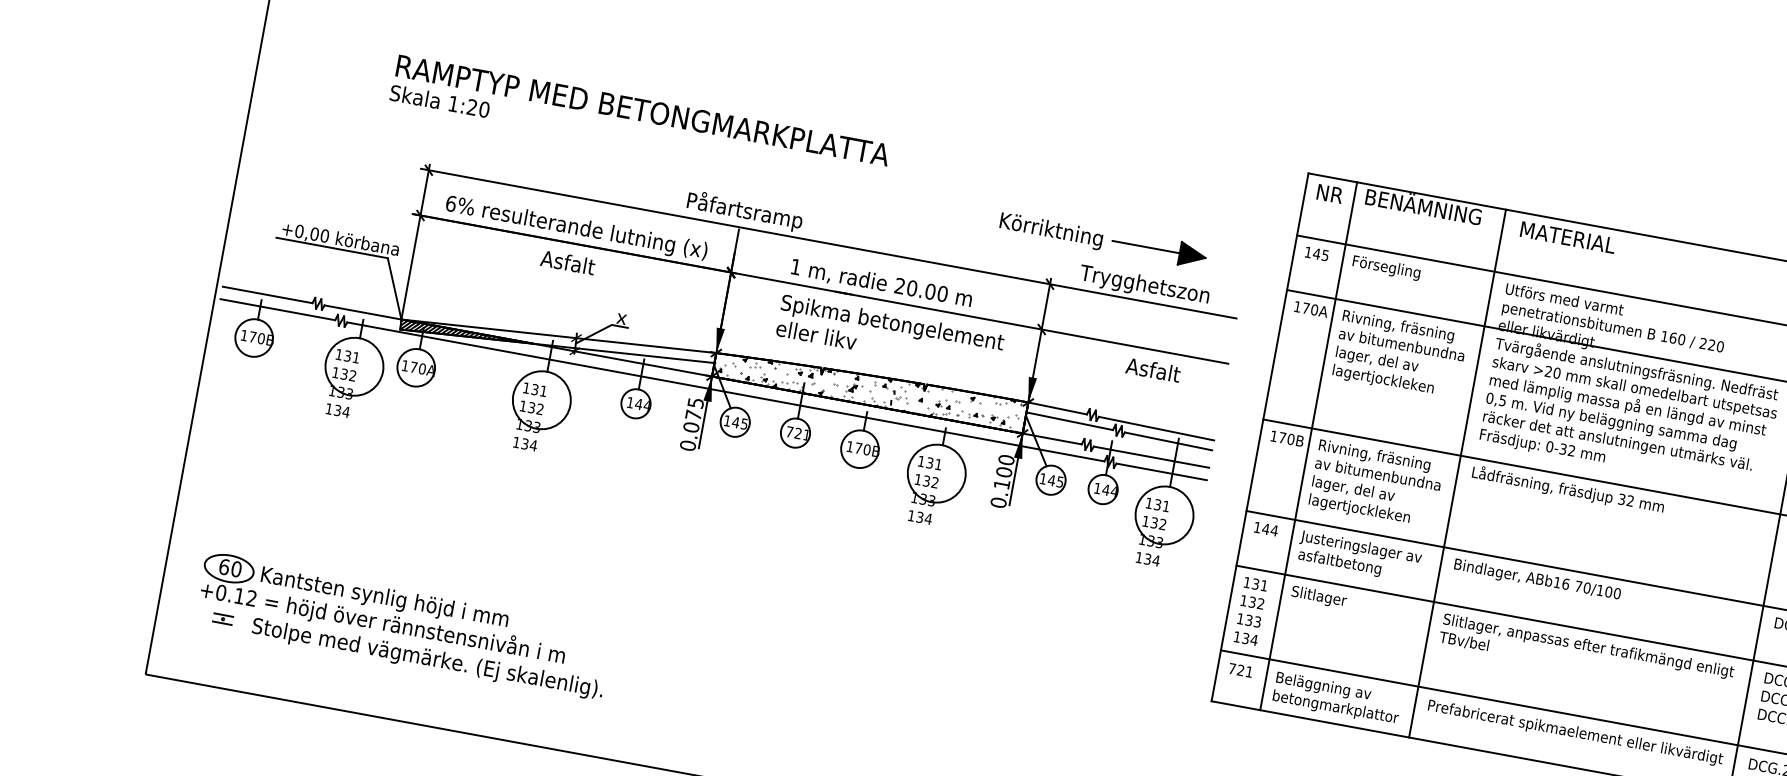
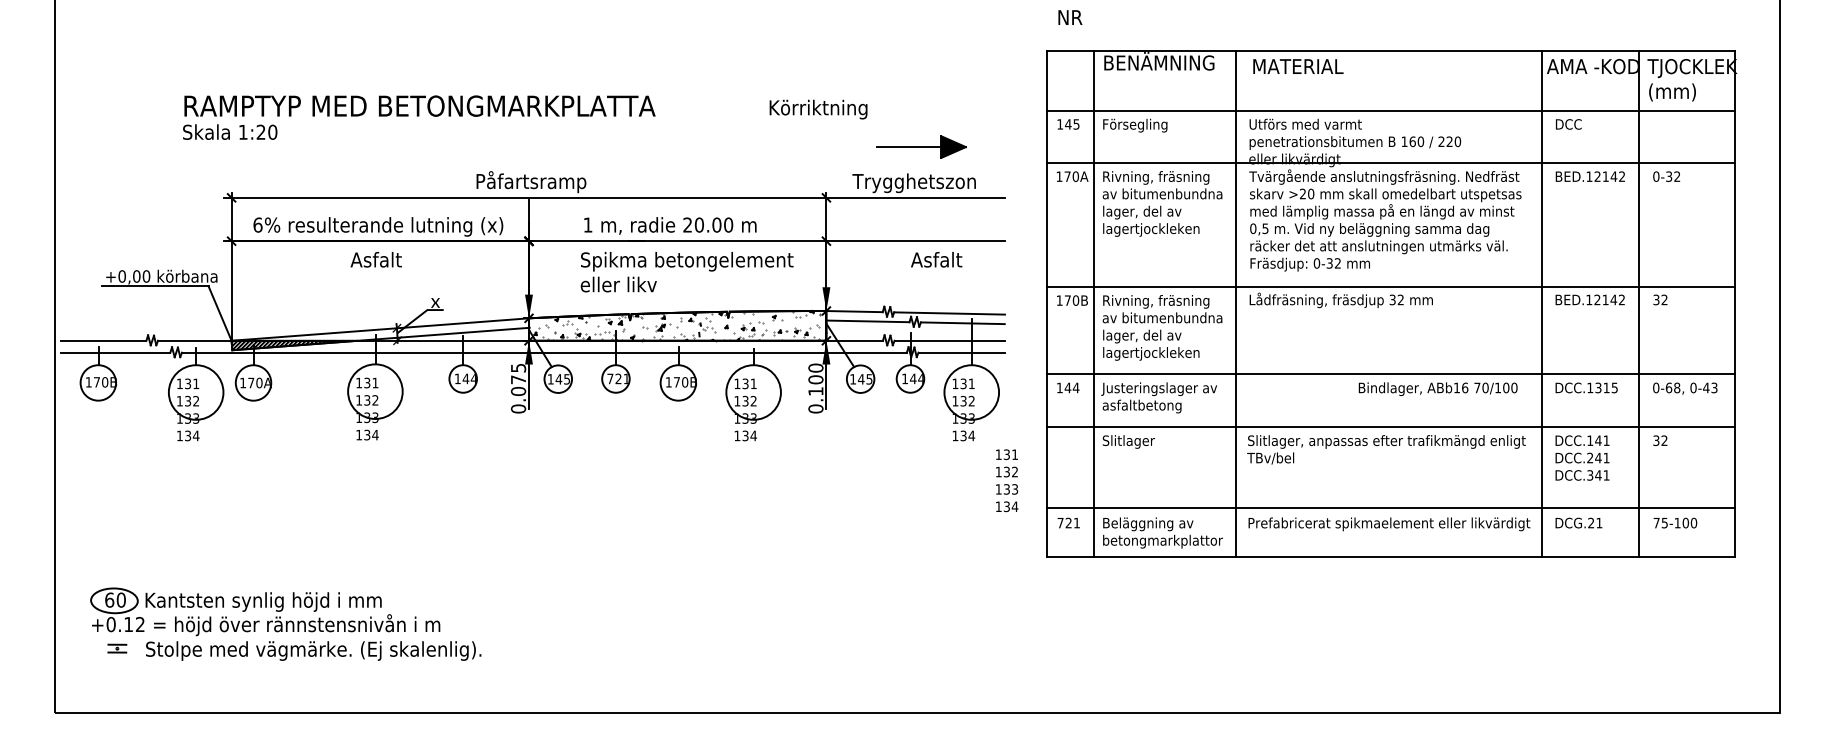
text: (1330, 193) -> (1070, 17), moved
text: (1051, 231) -> (818, 109), moved
text: (1536, 580) -> (1437, 389), moved
text: (1251, 611) -> (1007, 480), moved

